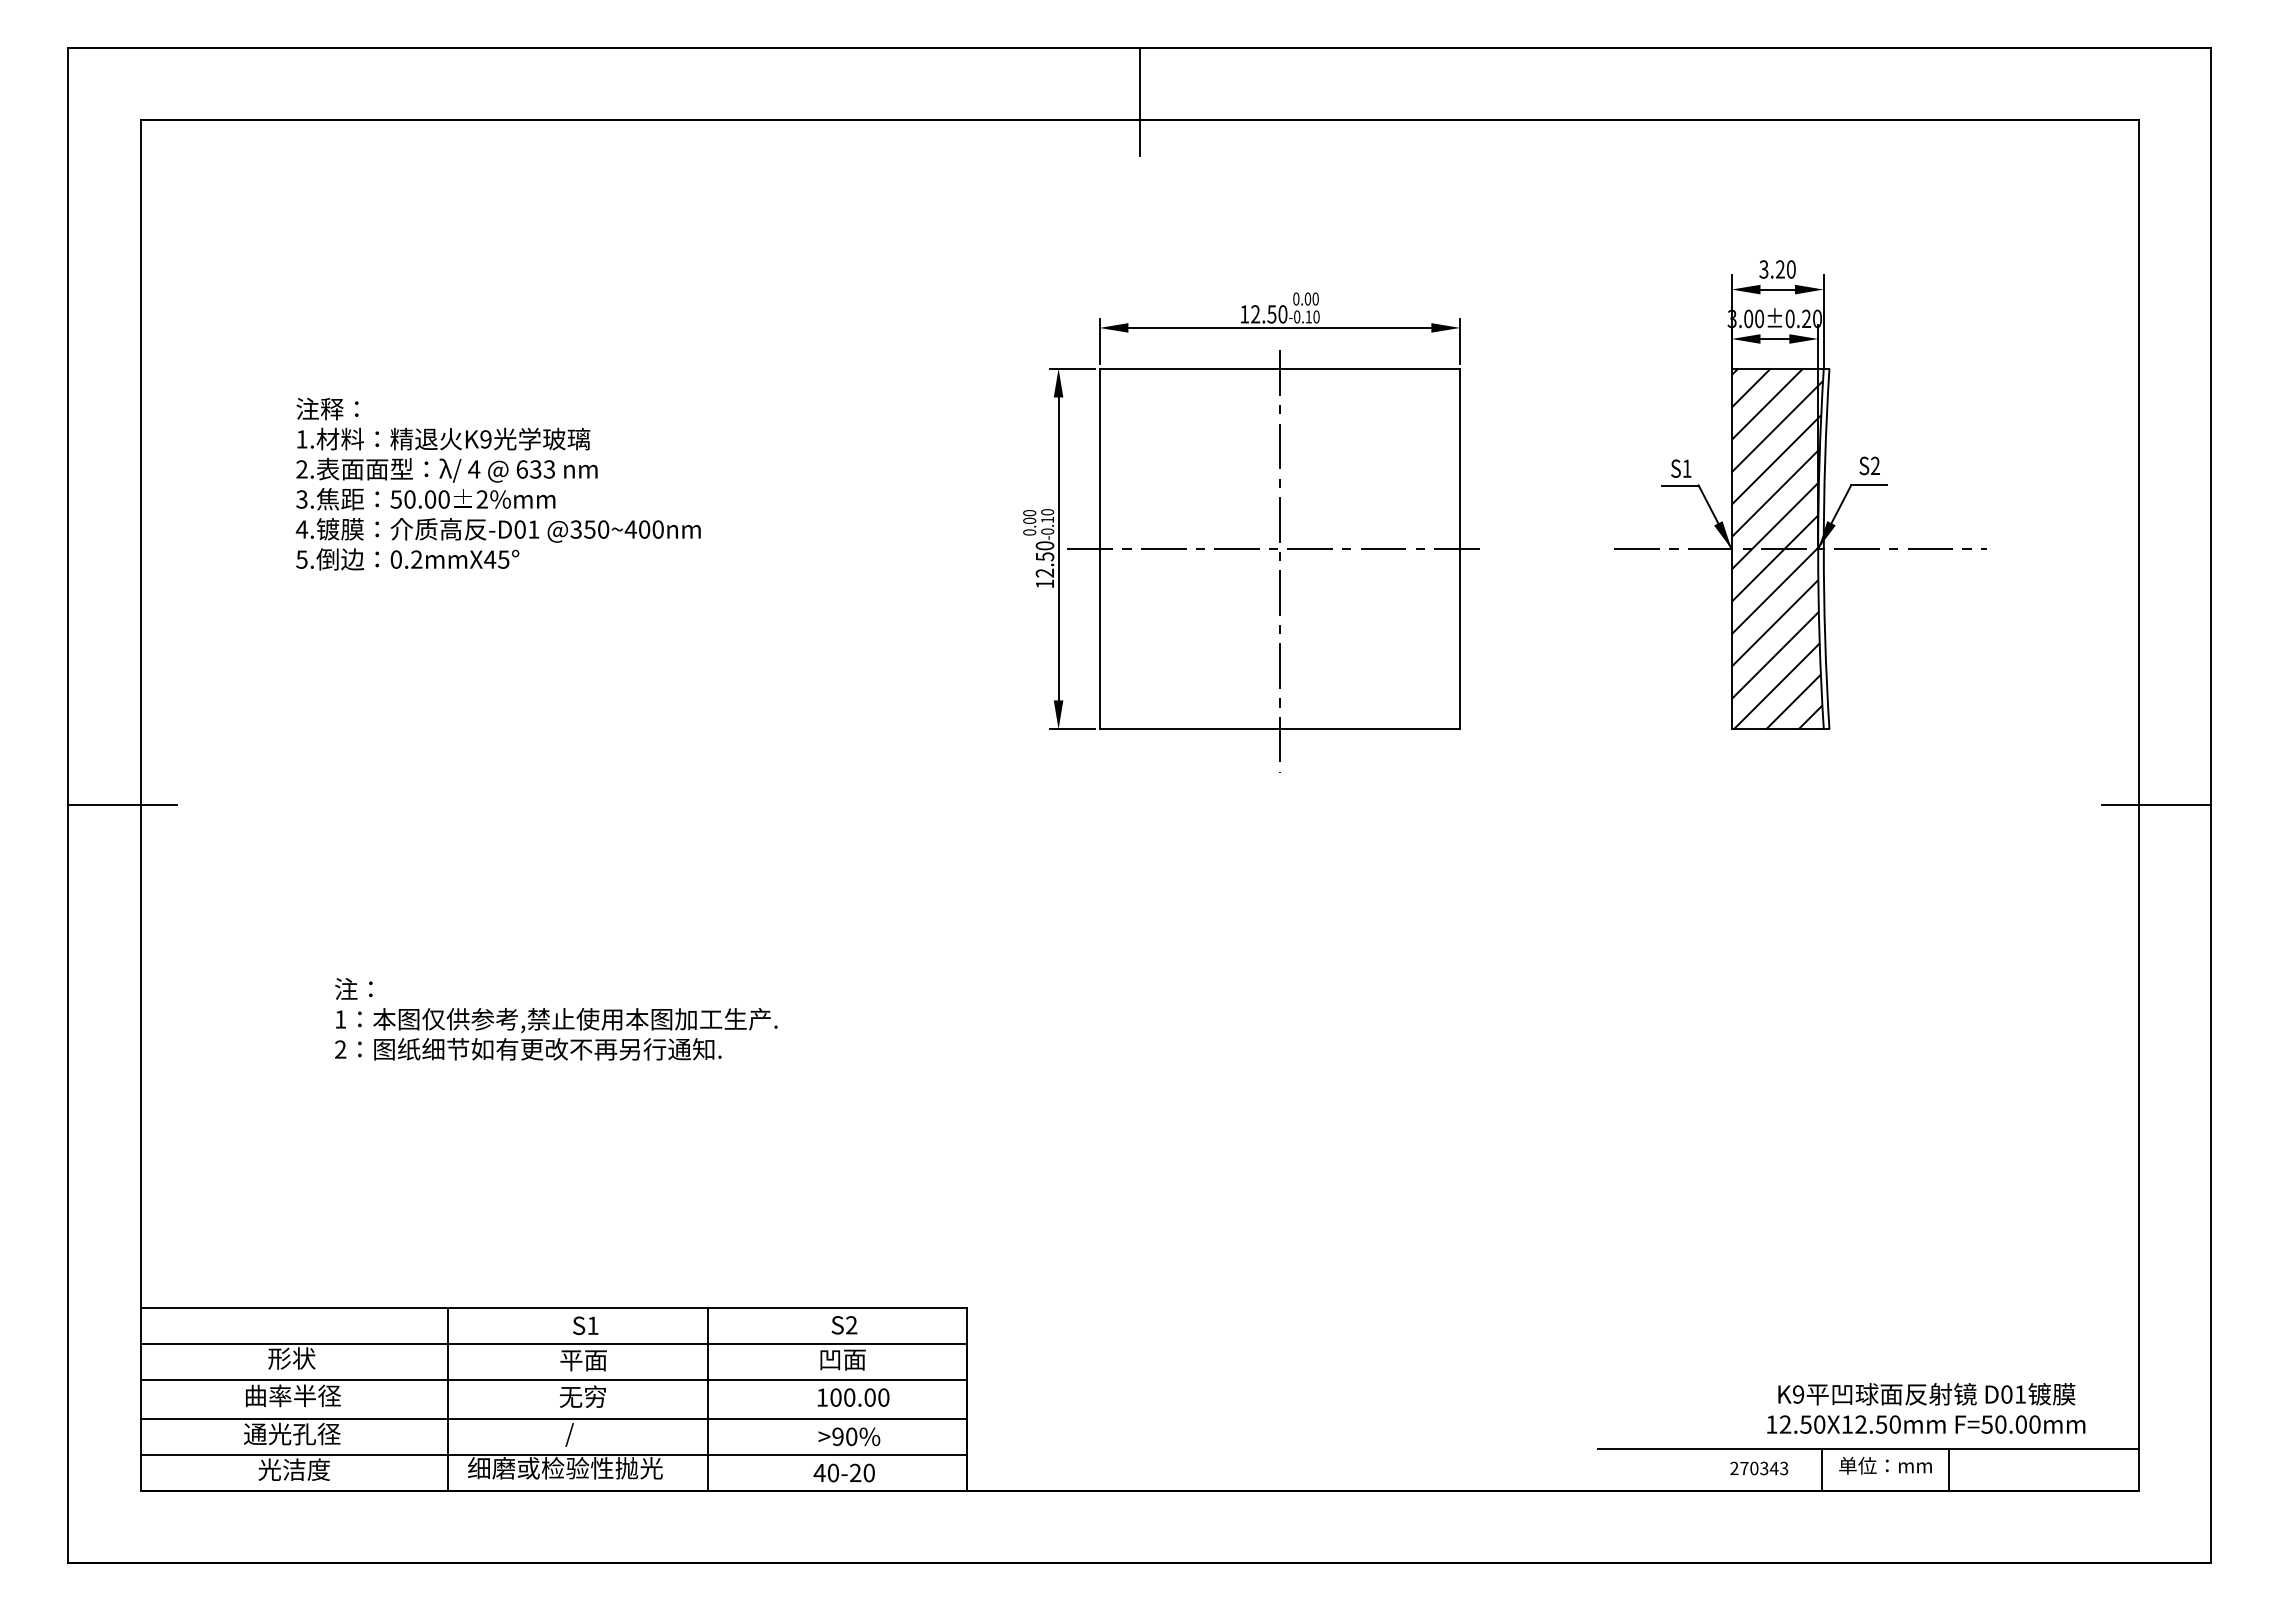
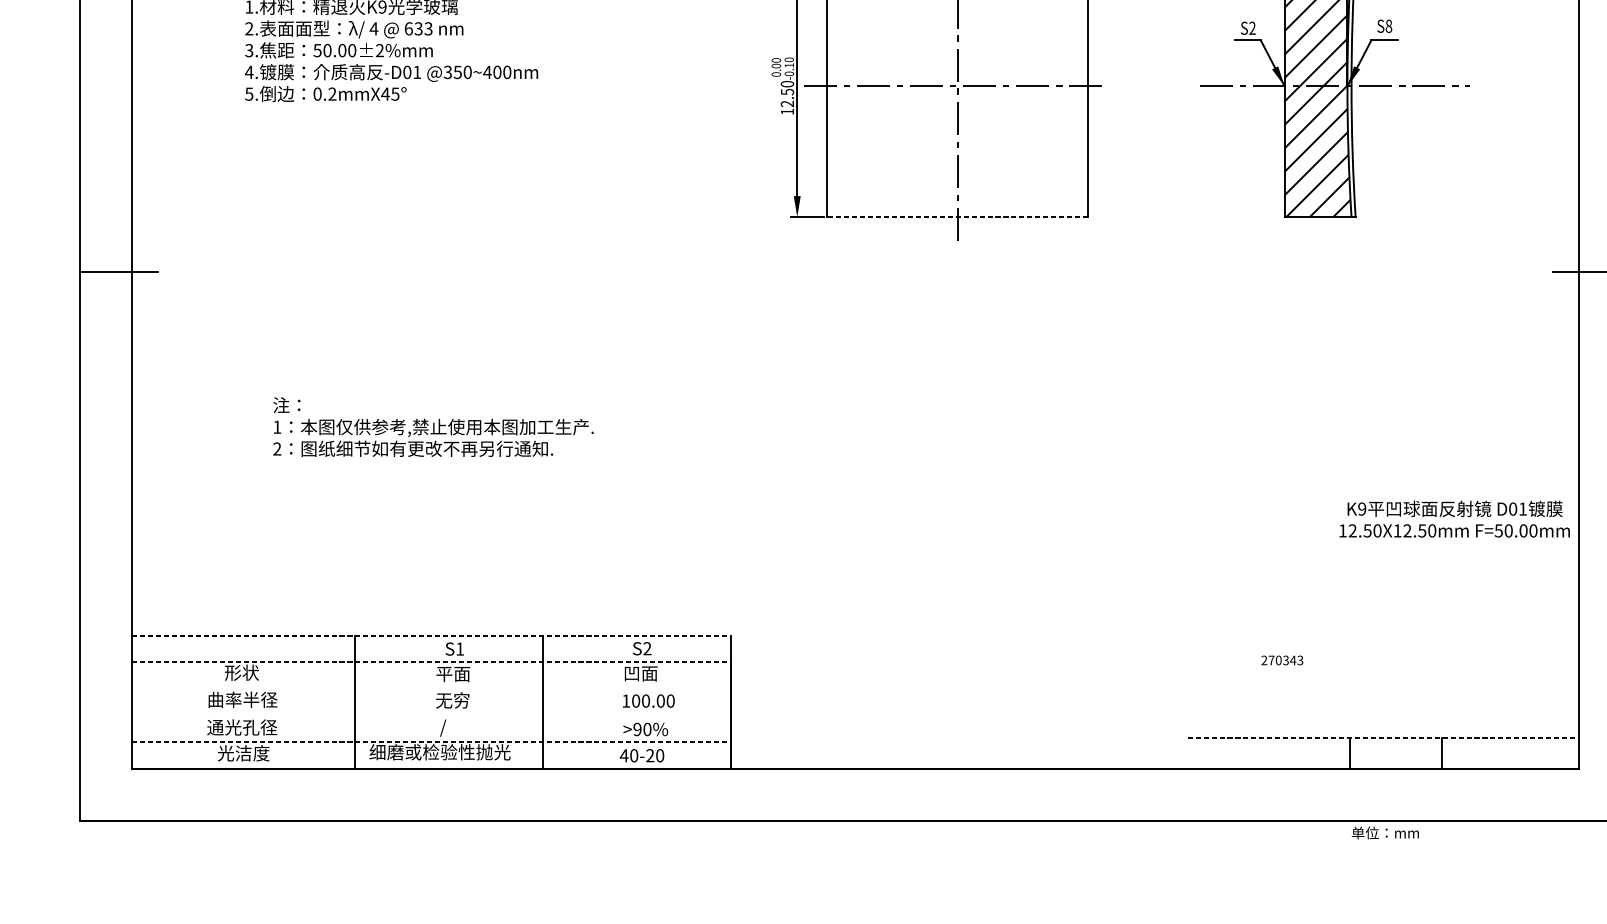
text: (1875, 465) -> (1388, 25), S2 -> S8
text: (1686, 468) -> (1252, 28), S1 -> S2
line: (1279, 729) -> (957, 217), solid -> dashed
line: (554, 1308) -> (432, 636), solid -> dashed
line: (554, 1344) -> (432, 662), solid -> dashed
line: (553, 1379) -> (431, 687), removed
text: (1926, 1408) -> (1454, 519), moved
line: (553, 1418) -> (431, 716), removed
line: (1868, 1448) -> (1383, 737), solid -> dashed
line: (554, 1454) -> (432, 742), solid -> dashed
text: (1885, 1465) -> (1385, 832), moved
text: (1759, 1468) -> (1282, 660), moved

